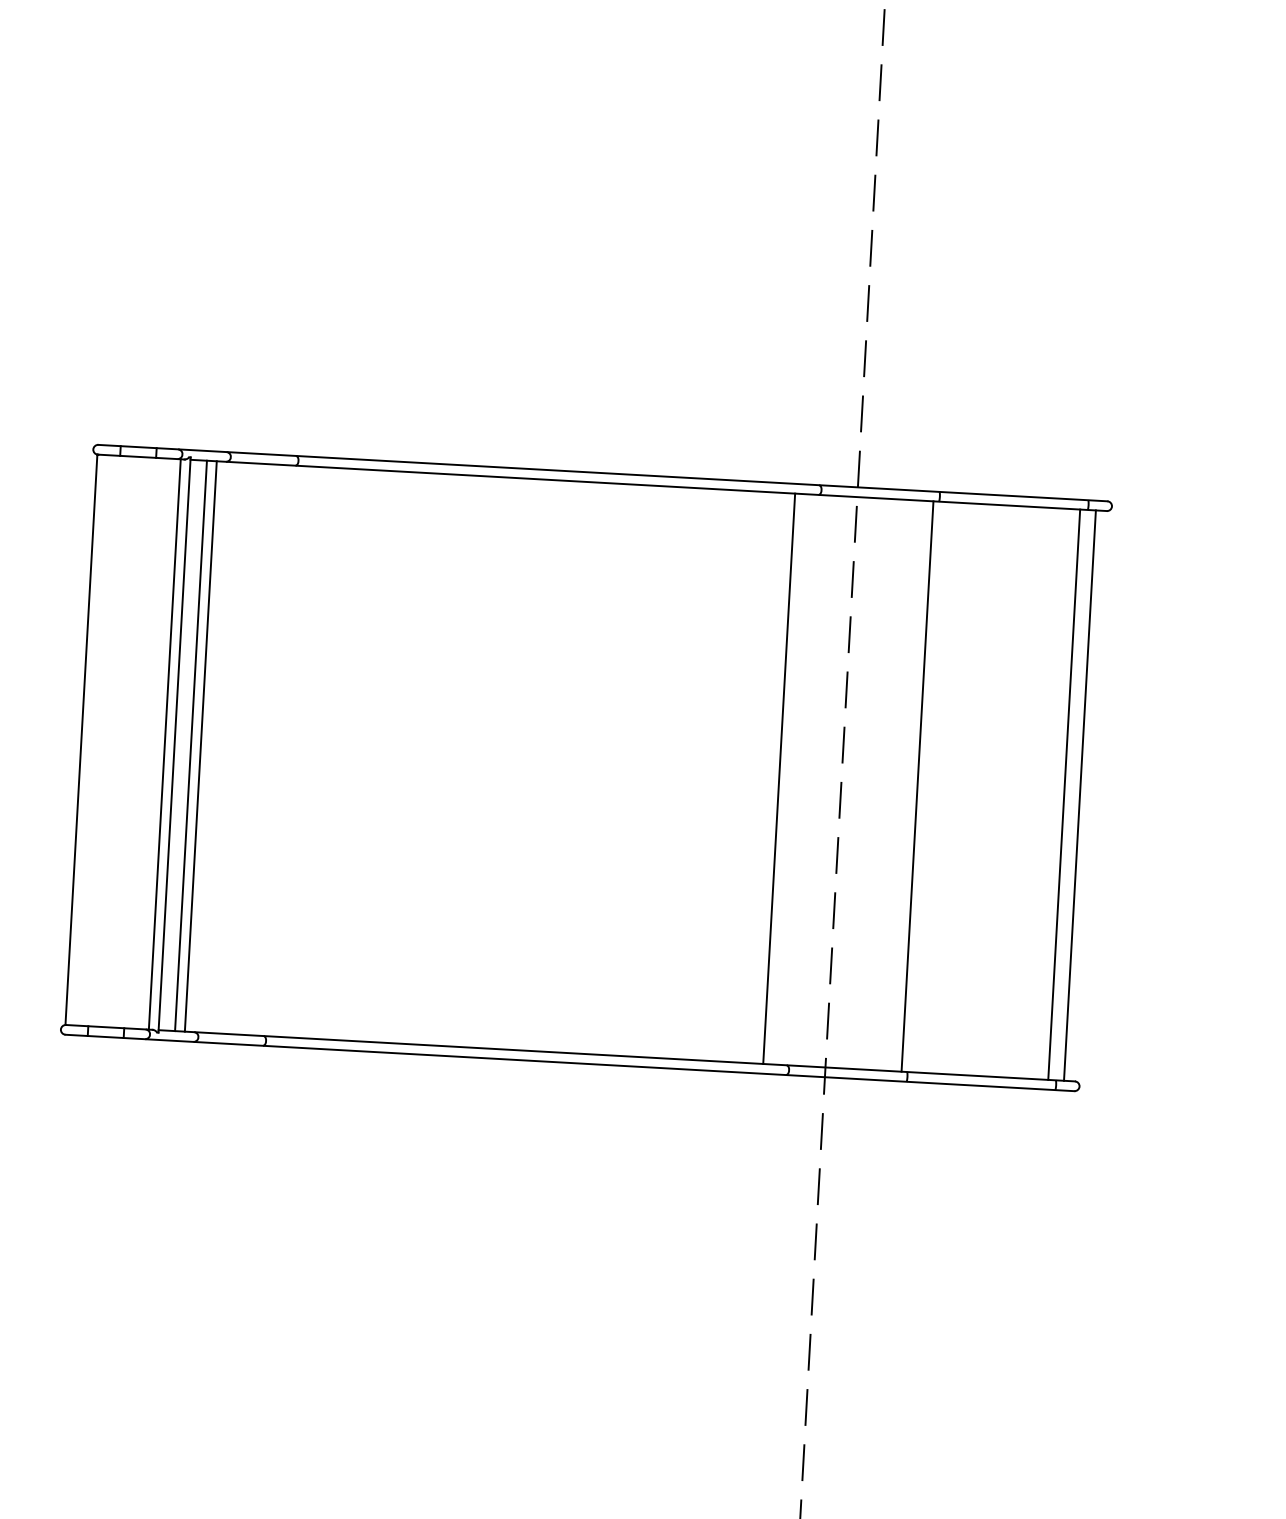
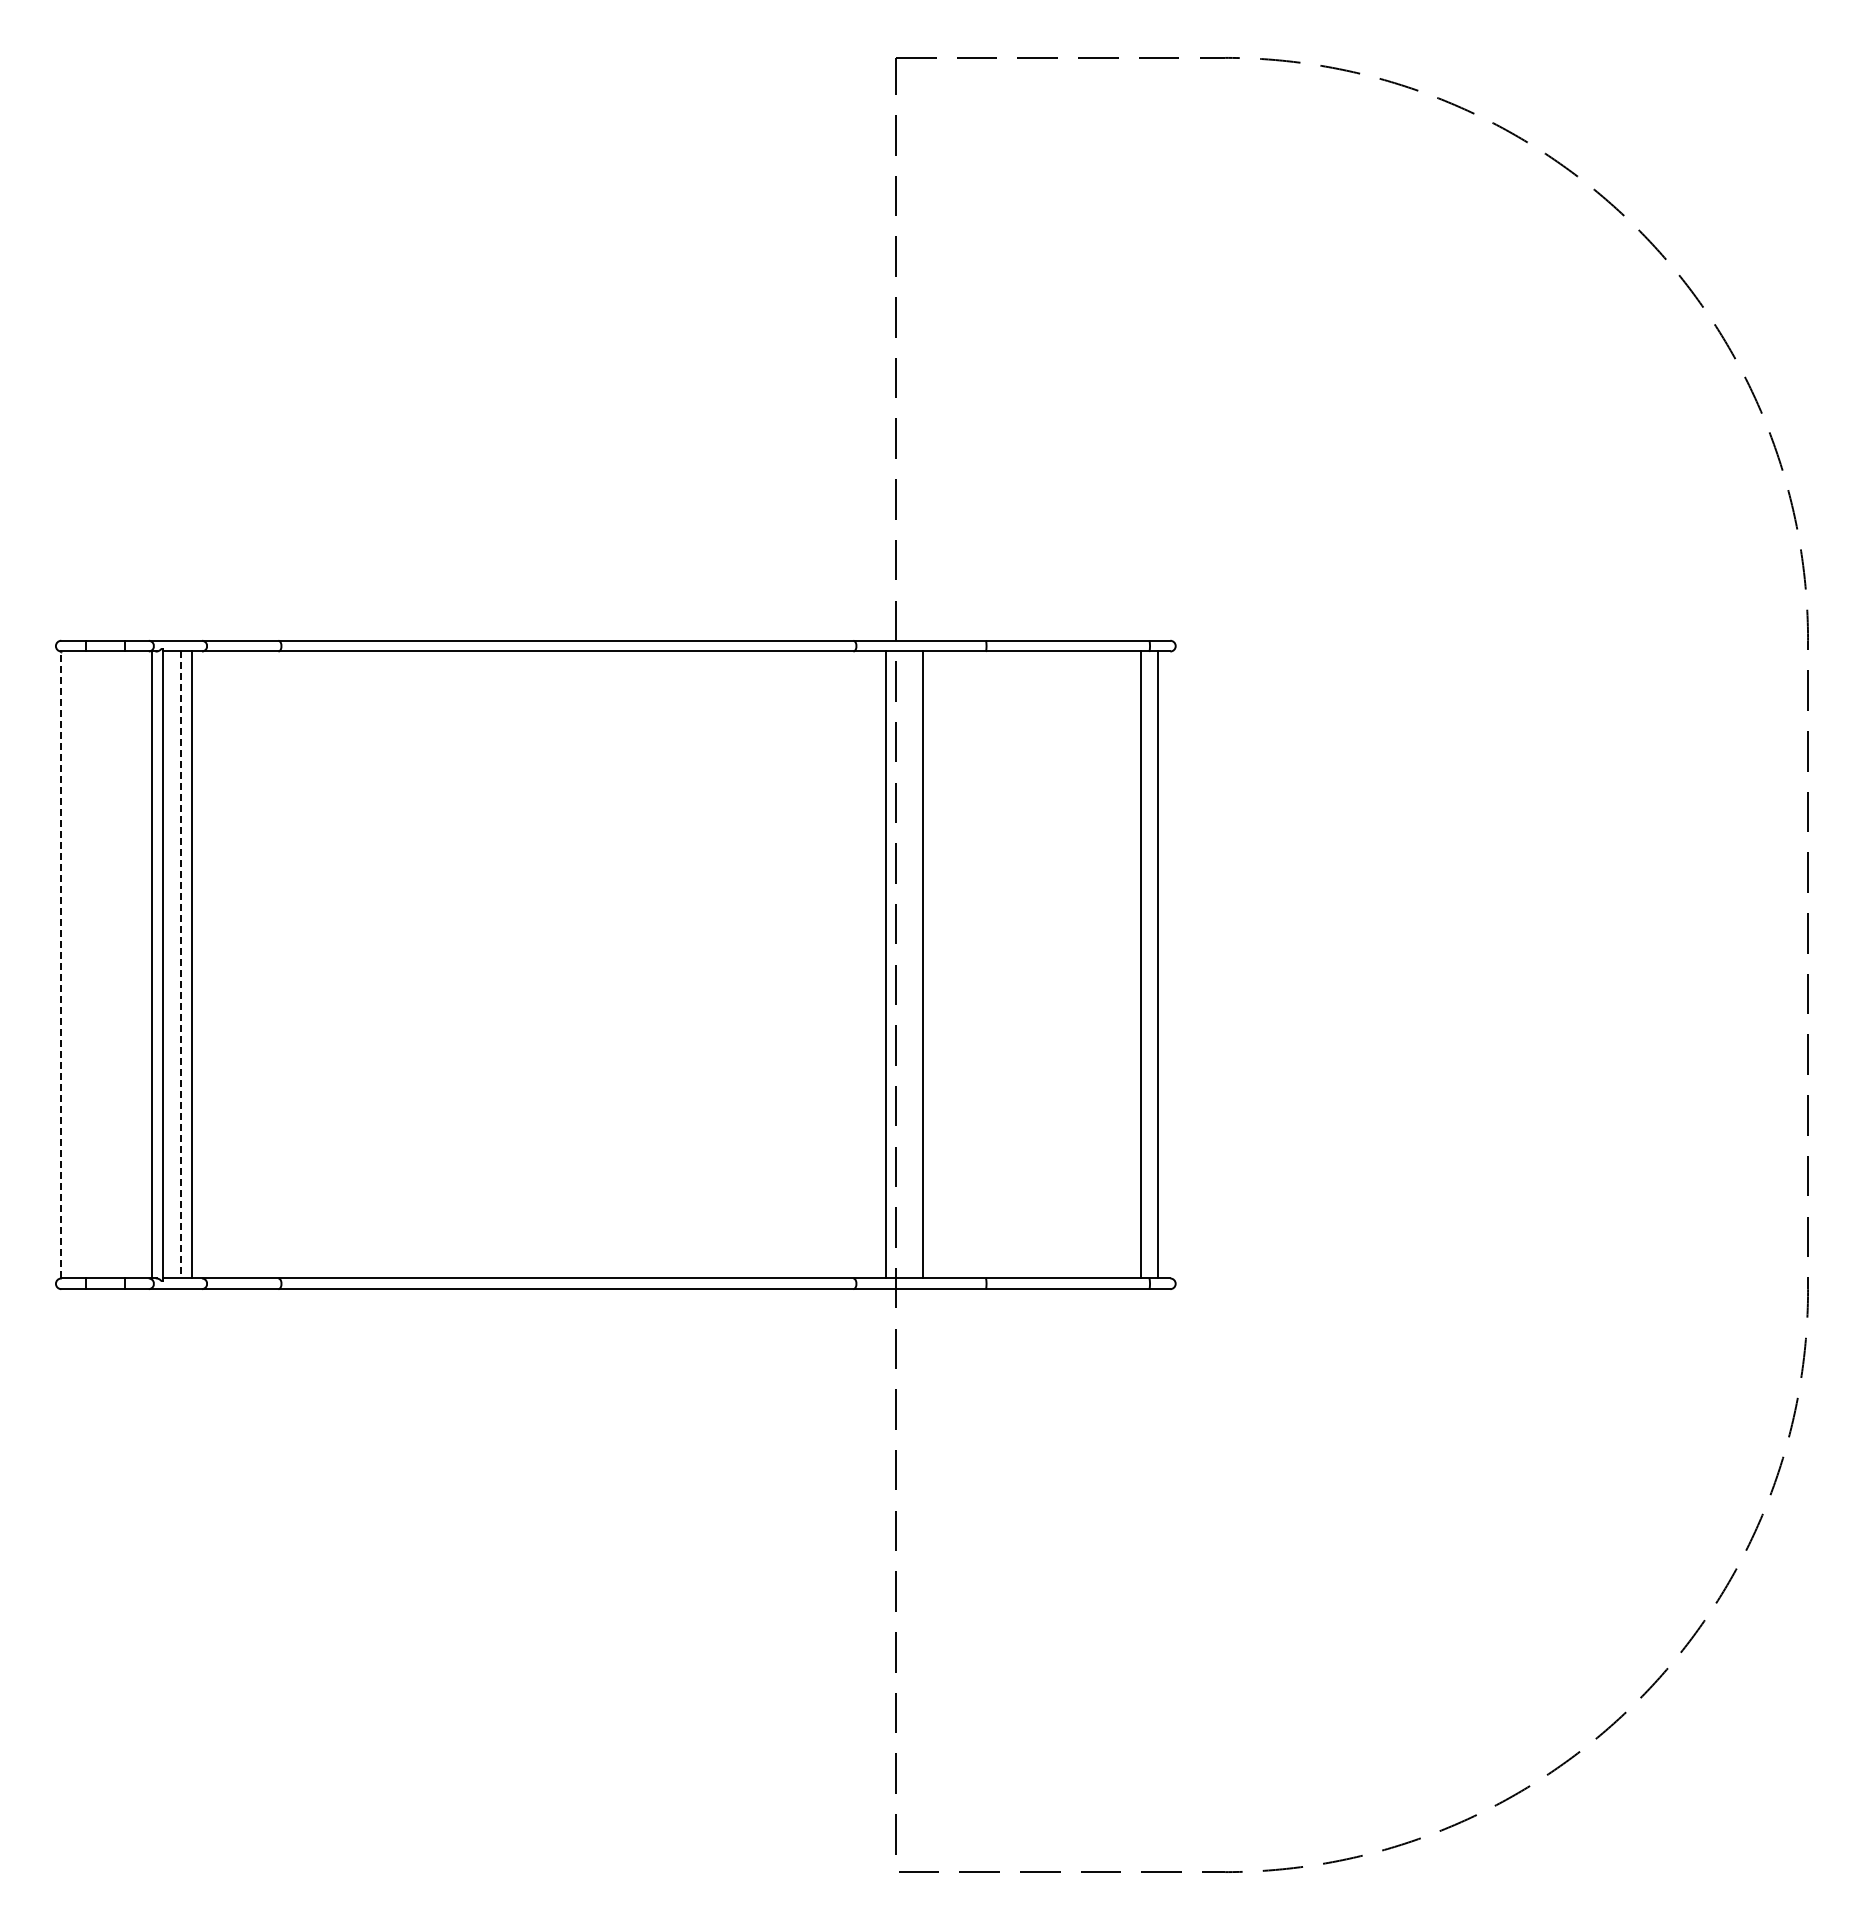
line: (81, 739) -> (60, 964), solid -> dashed
line: (191, 746) -> (181, 965), solid -> dashed
line: (779, 778) -> (885, 964), moved
line: (917, 786) -> (922, 964), moved

